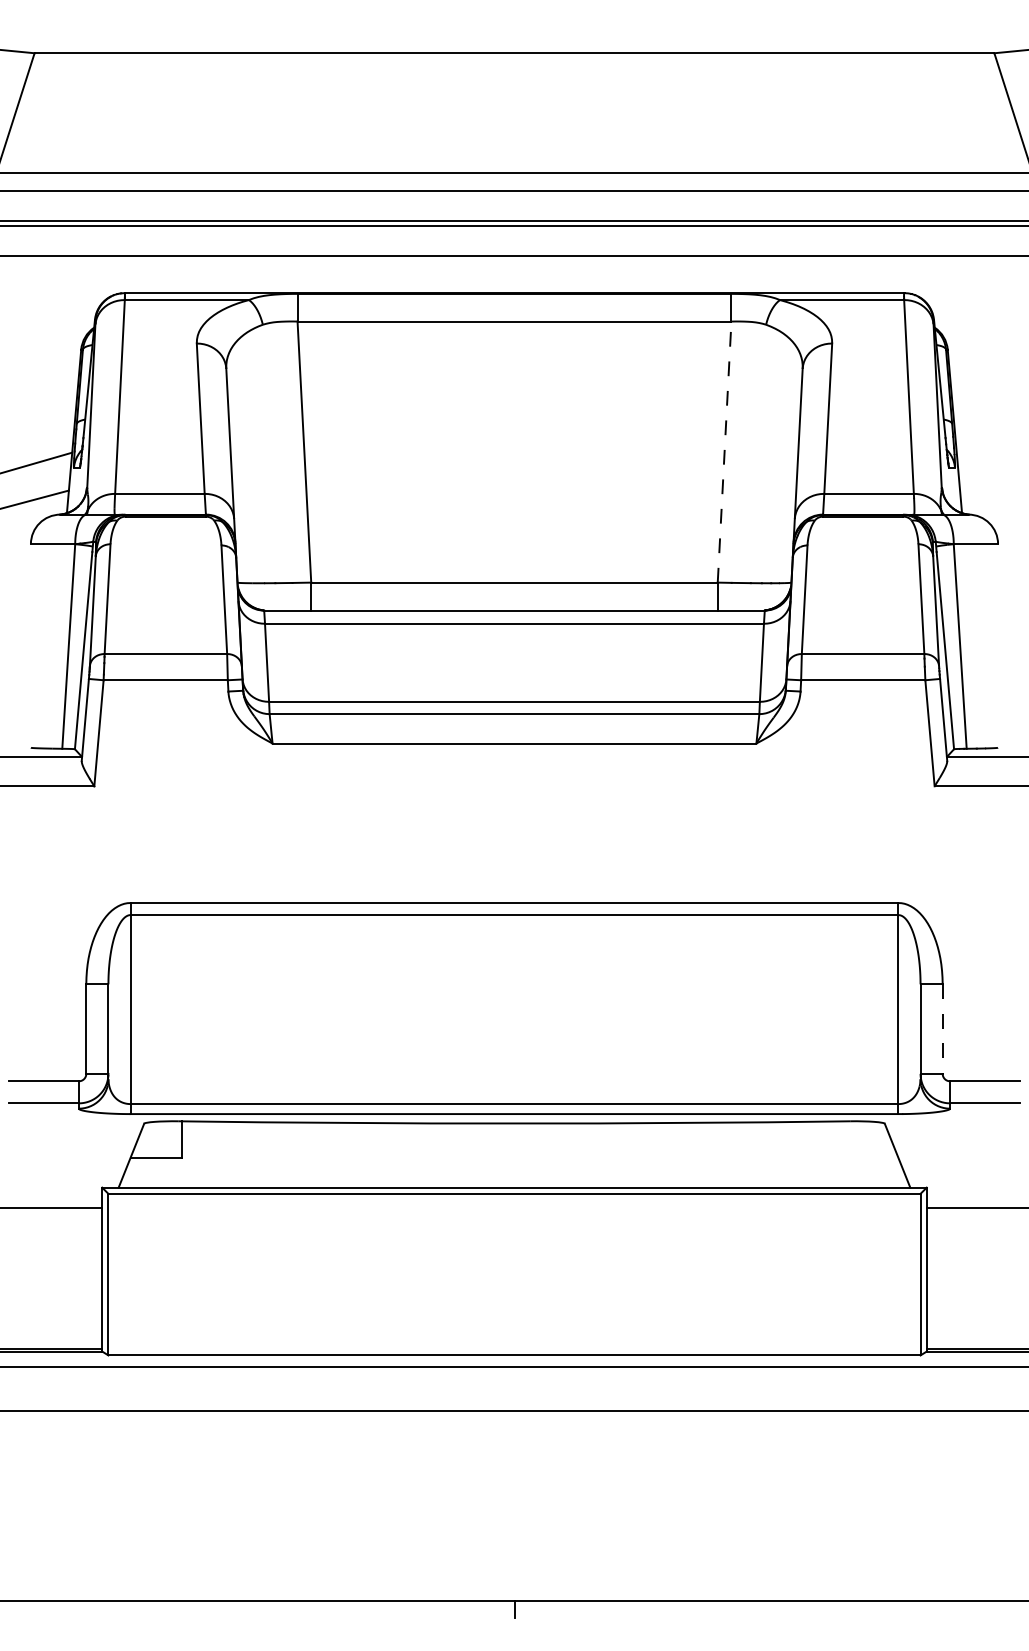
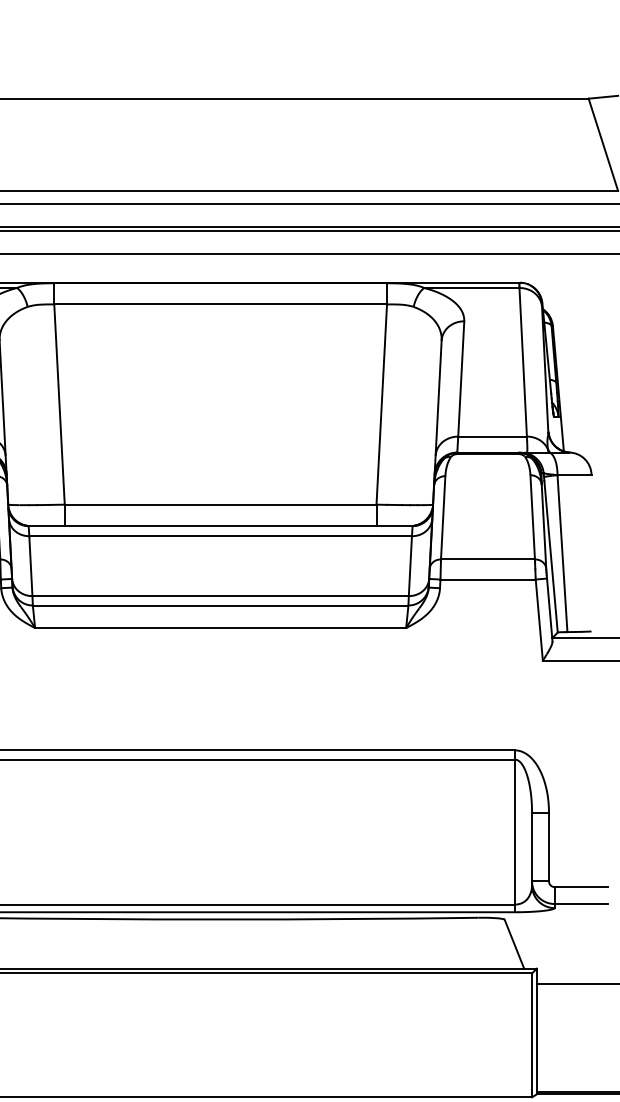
line: (724, 452) -> (381, 404), dashed -> solid
line: (942, 1029) -> (548, 847), dashed -> solid

